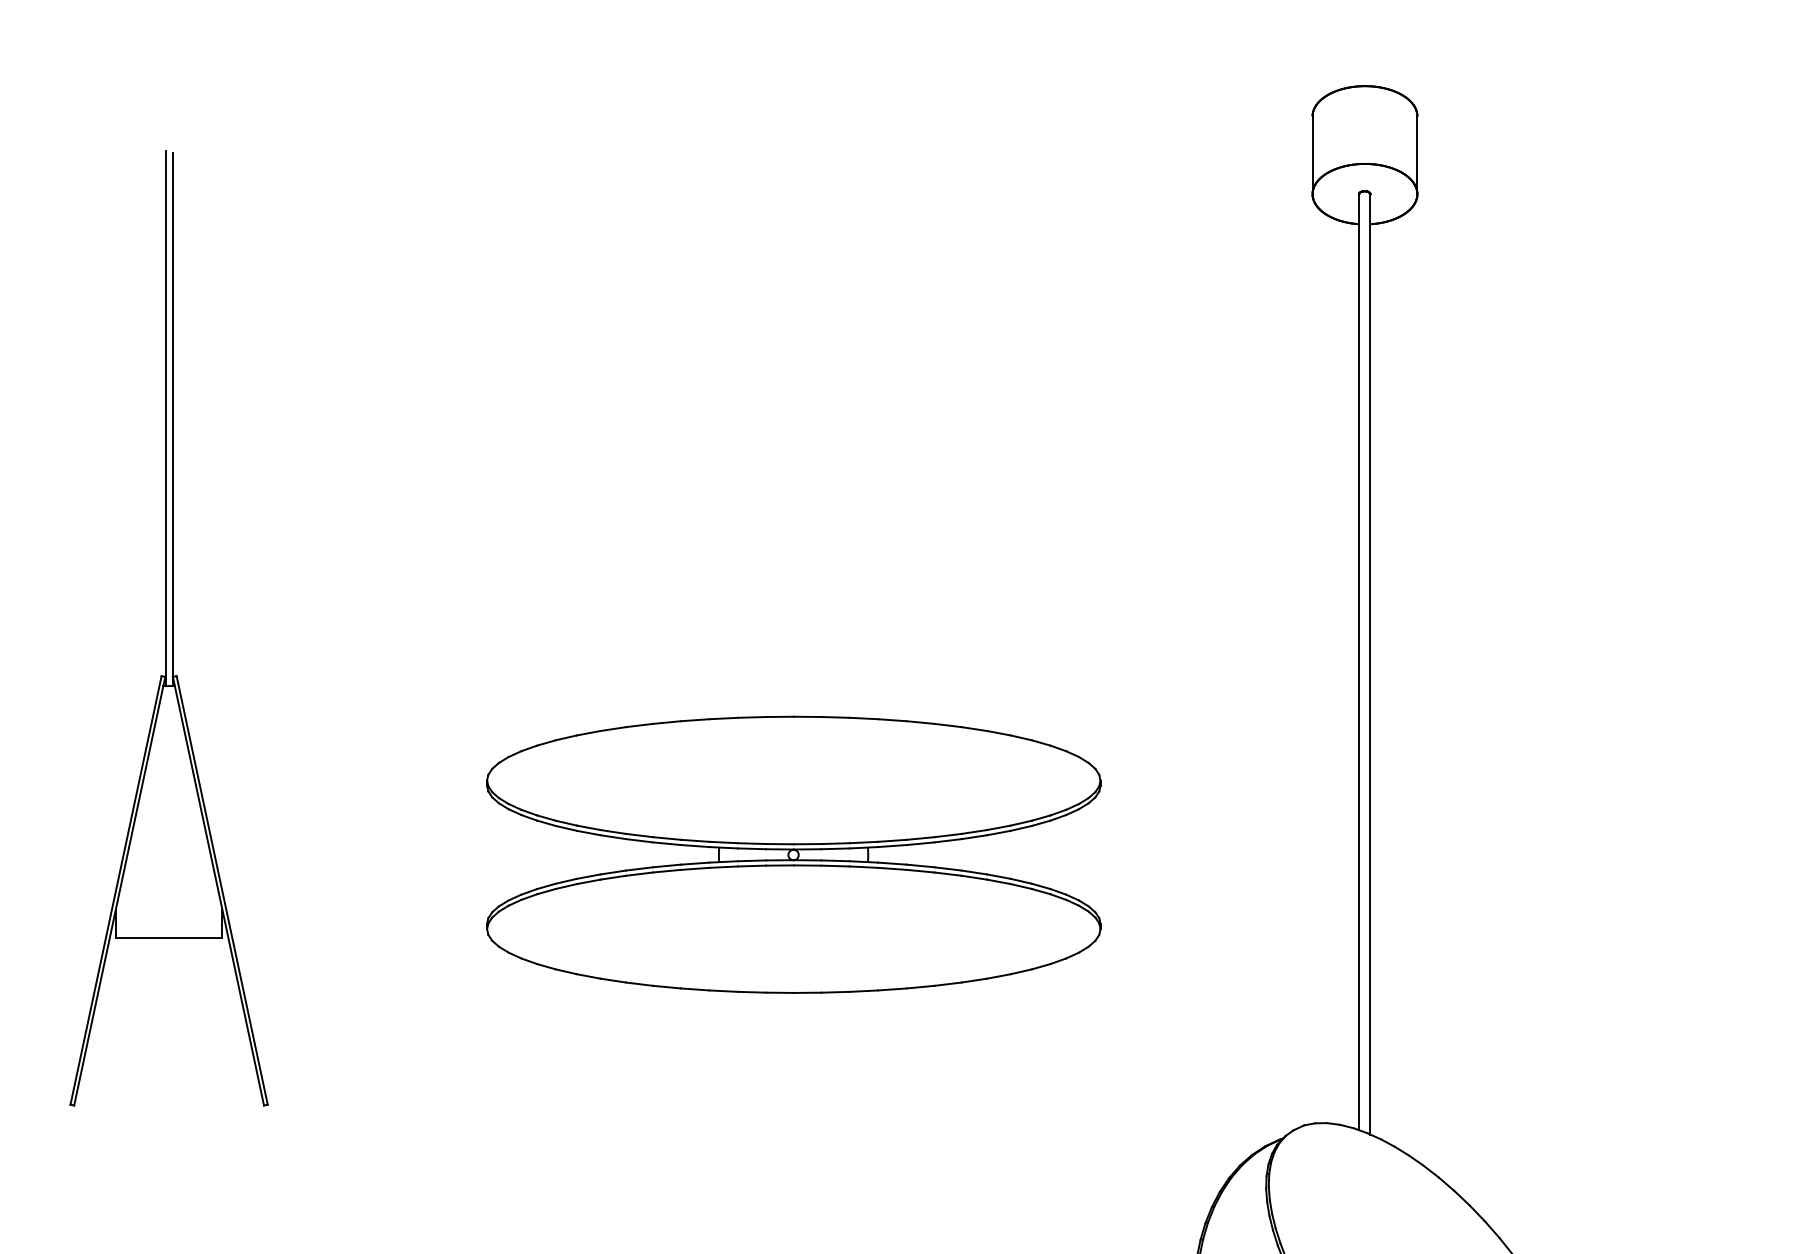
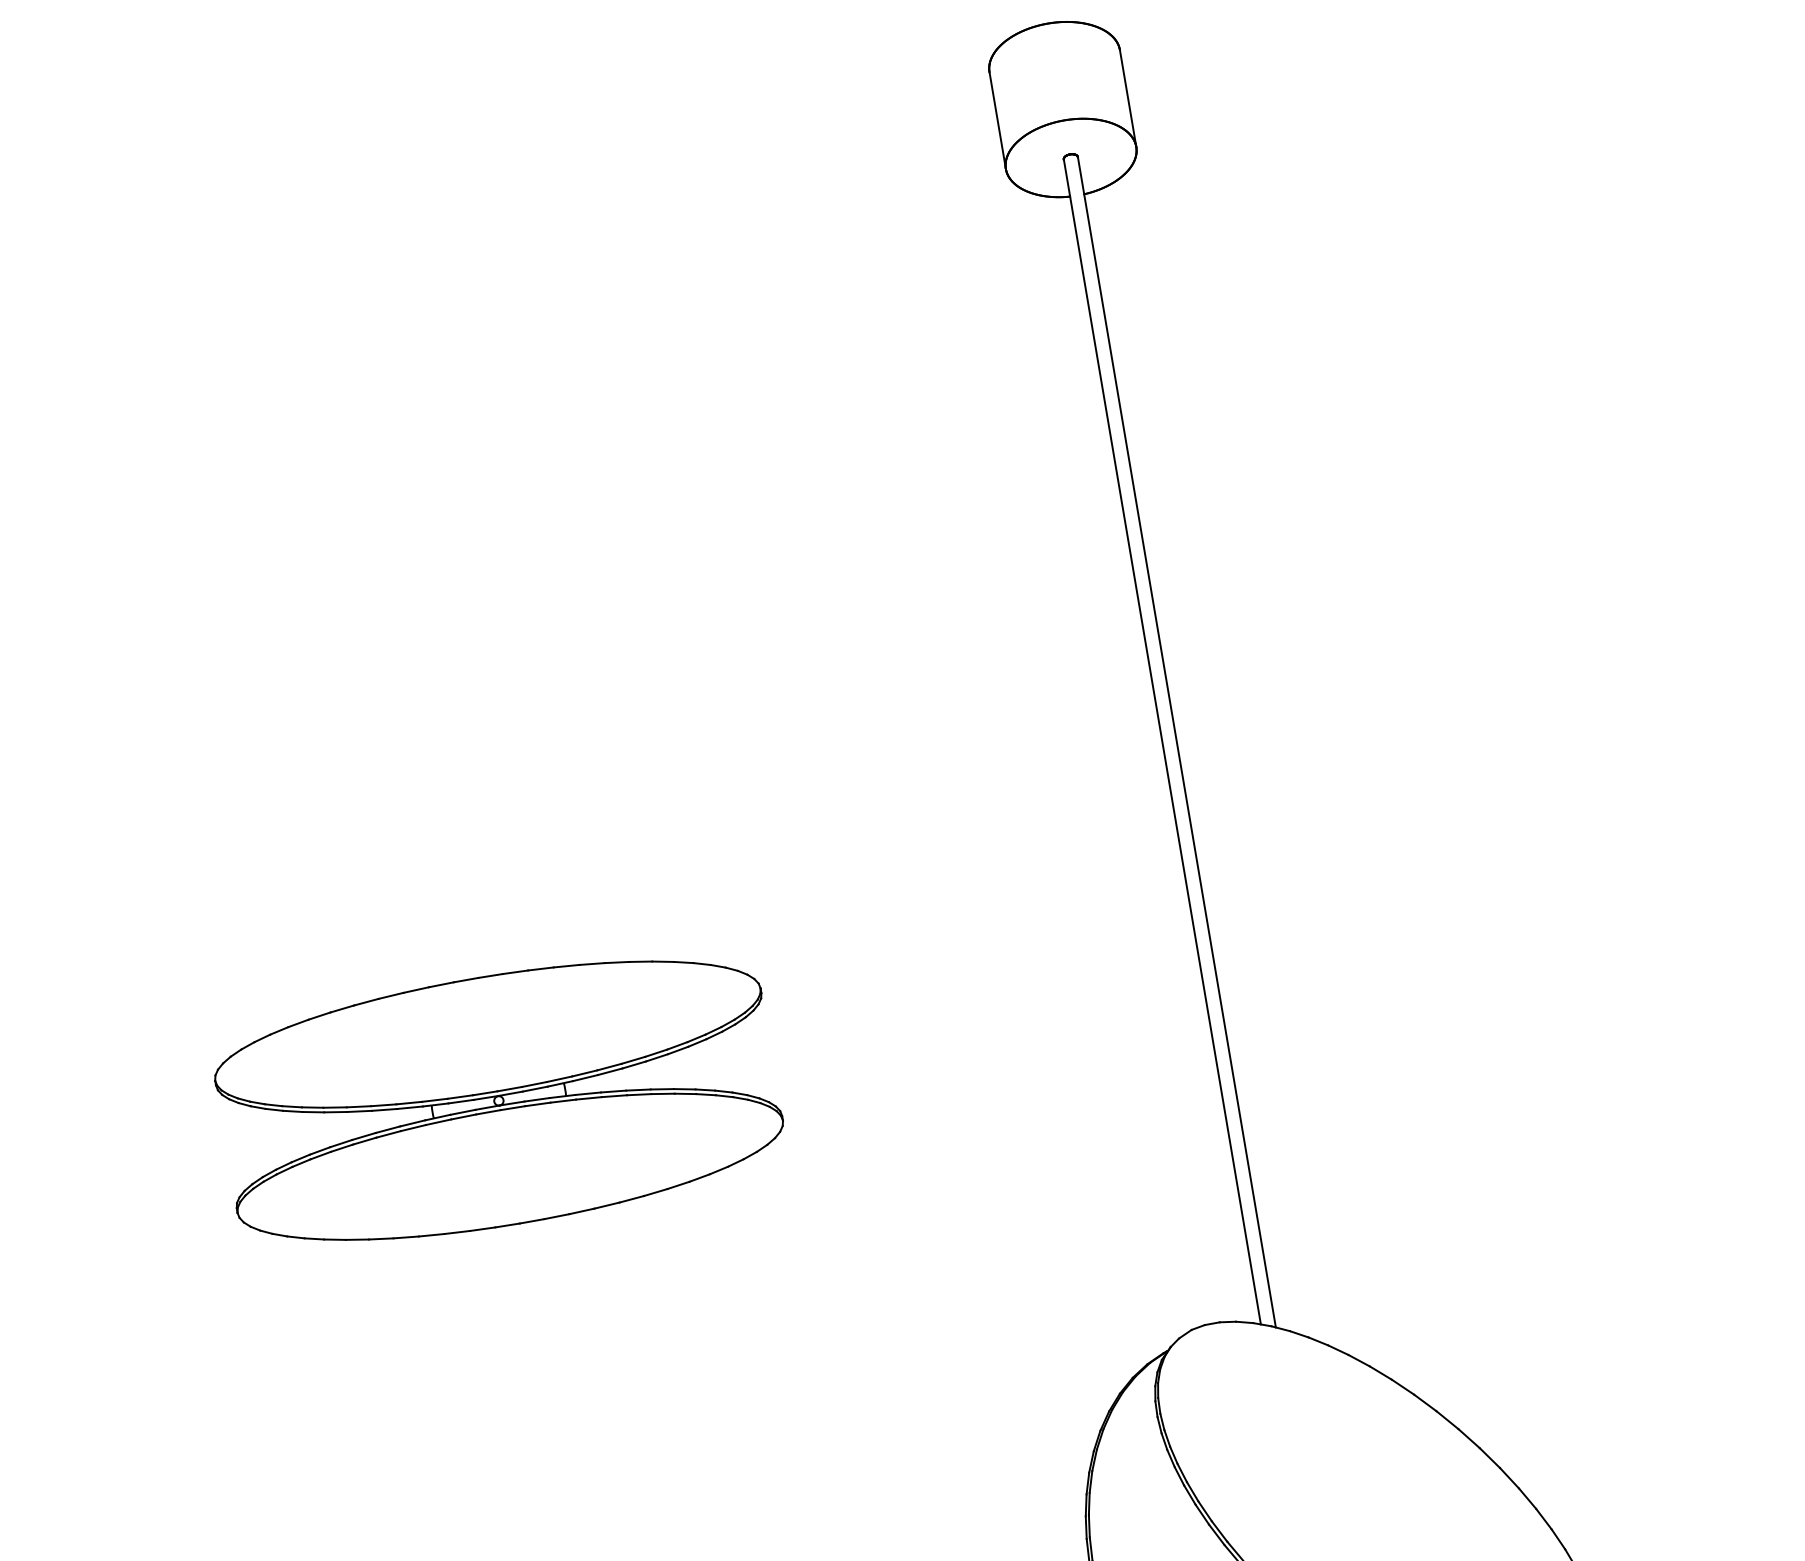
part: (793, 854) -> (498, 1100), size x0.71

